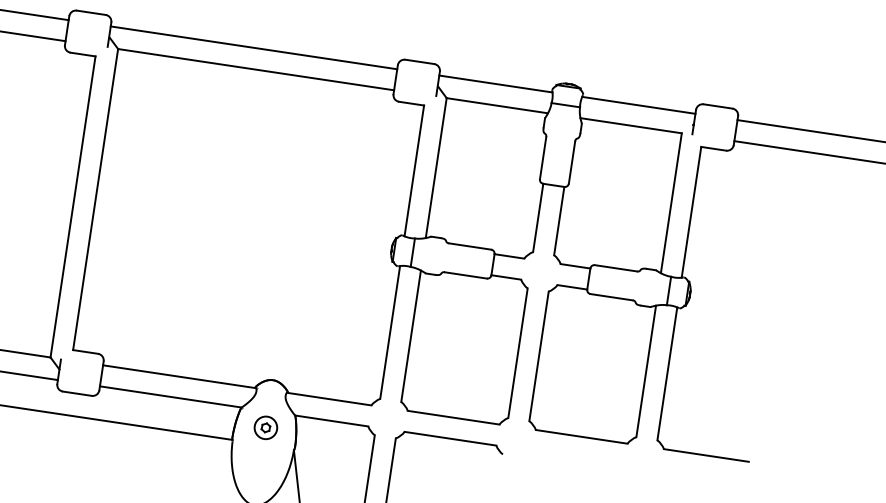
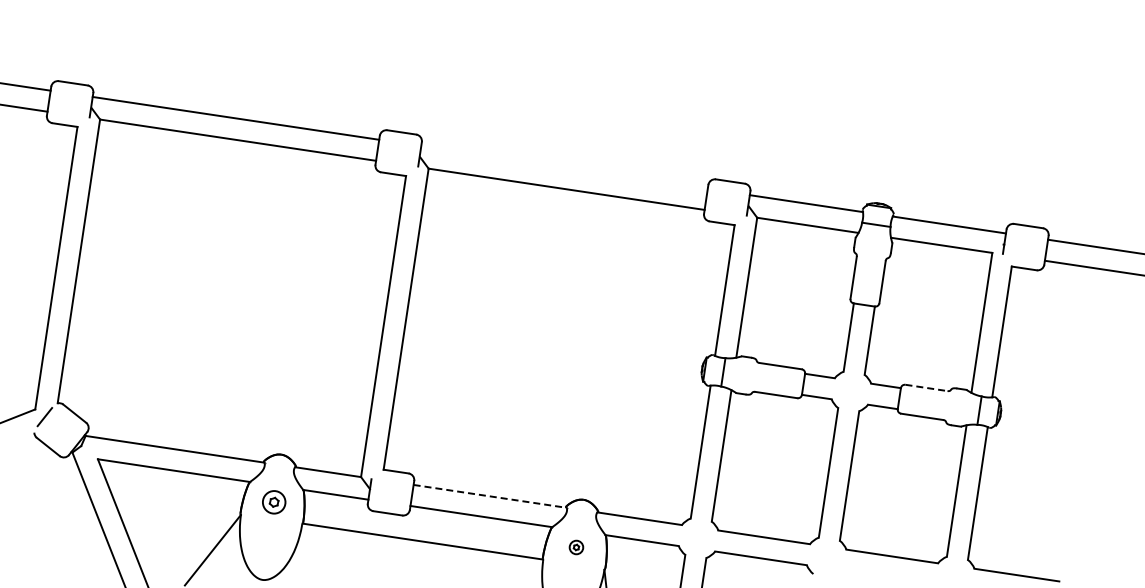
line: (253, 47) -> (564, 167), removed
line: (615, 268) -> (926, 388), solid -> dashed
line: (179, 376) -> (490, 496), solid -> dashed
part: (265, 427) -> (576, 547), size x0.6

